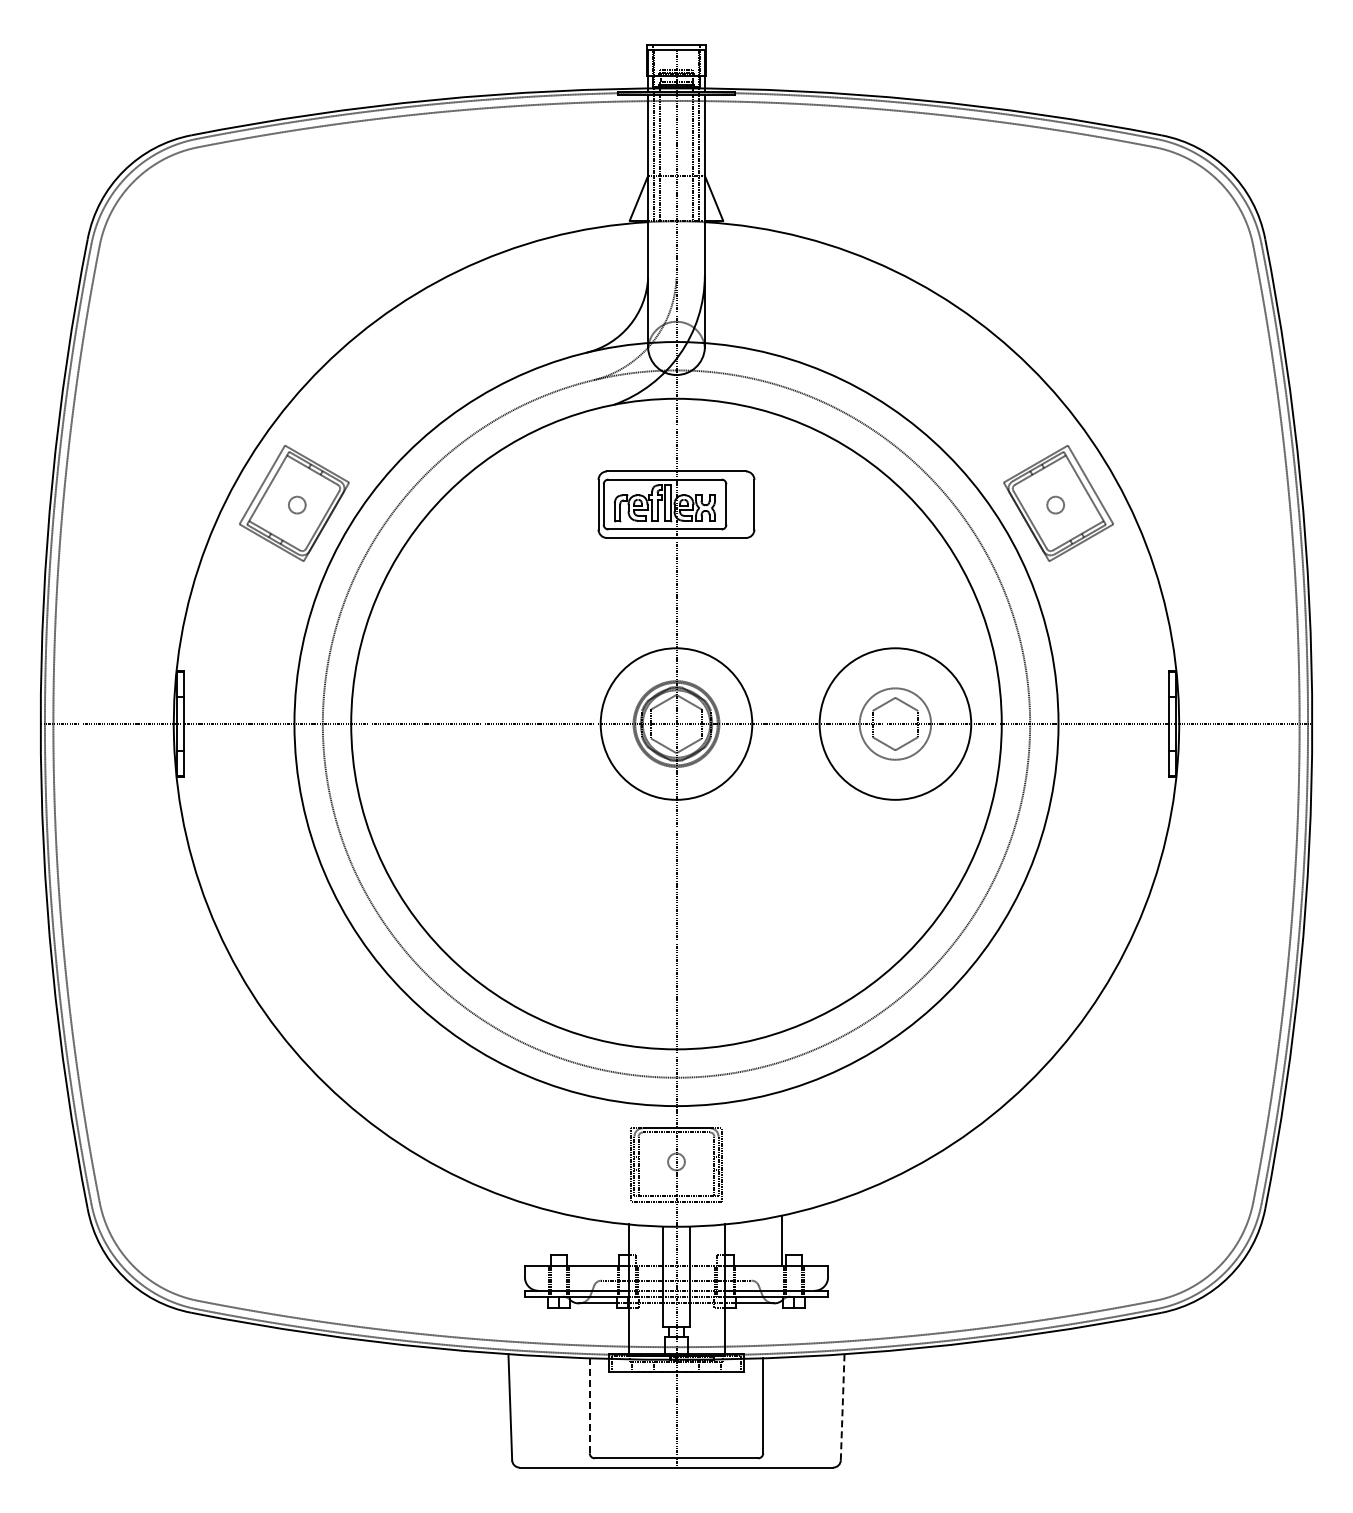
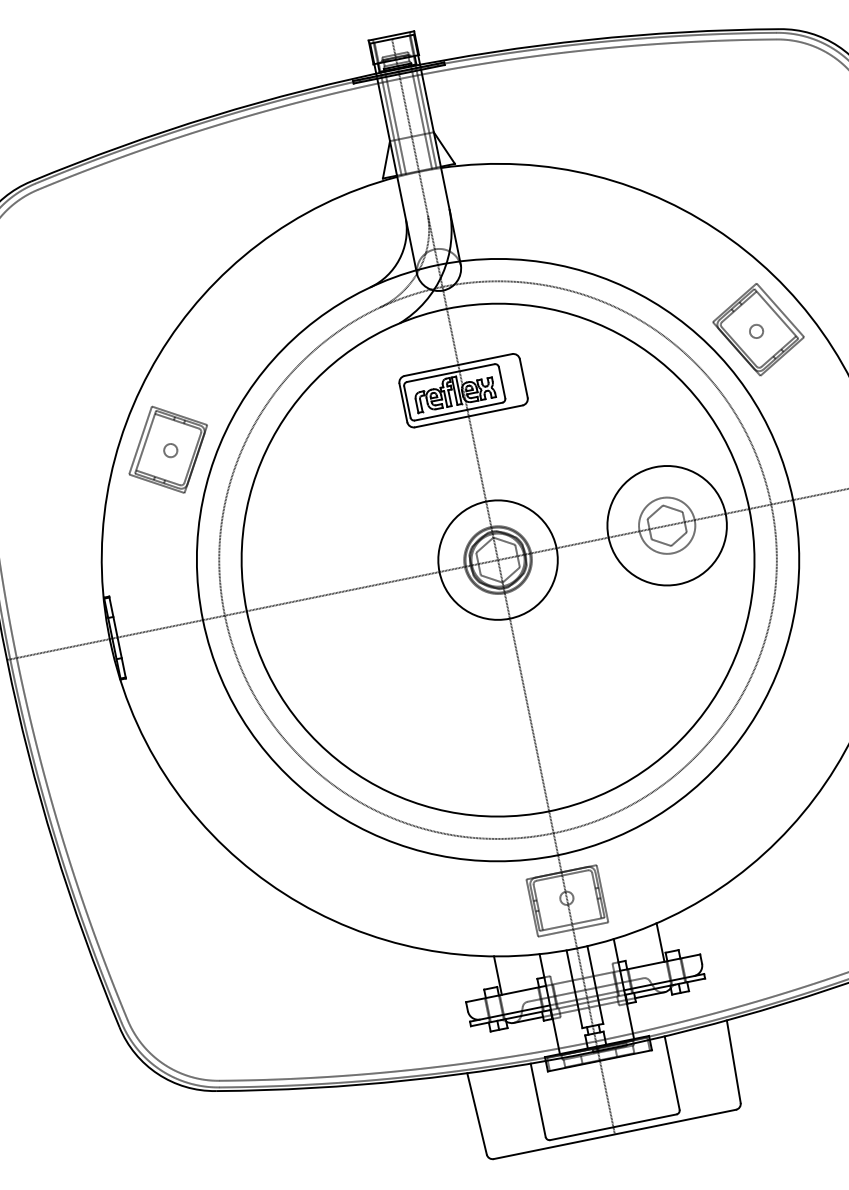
line: (571, 1240) -> (498, 975), added
line: (589, 1406) -> (538, 1100), dashed -> solid
line: (842, 1406) -> (733, 1061), dashed -> solid

